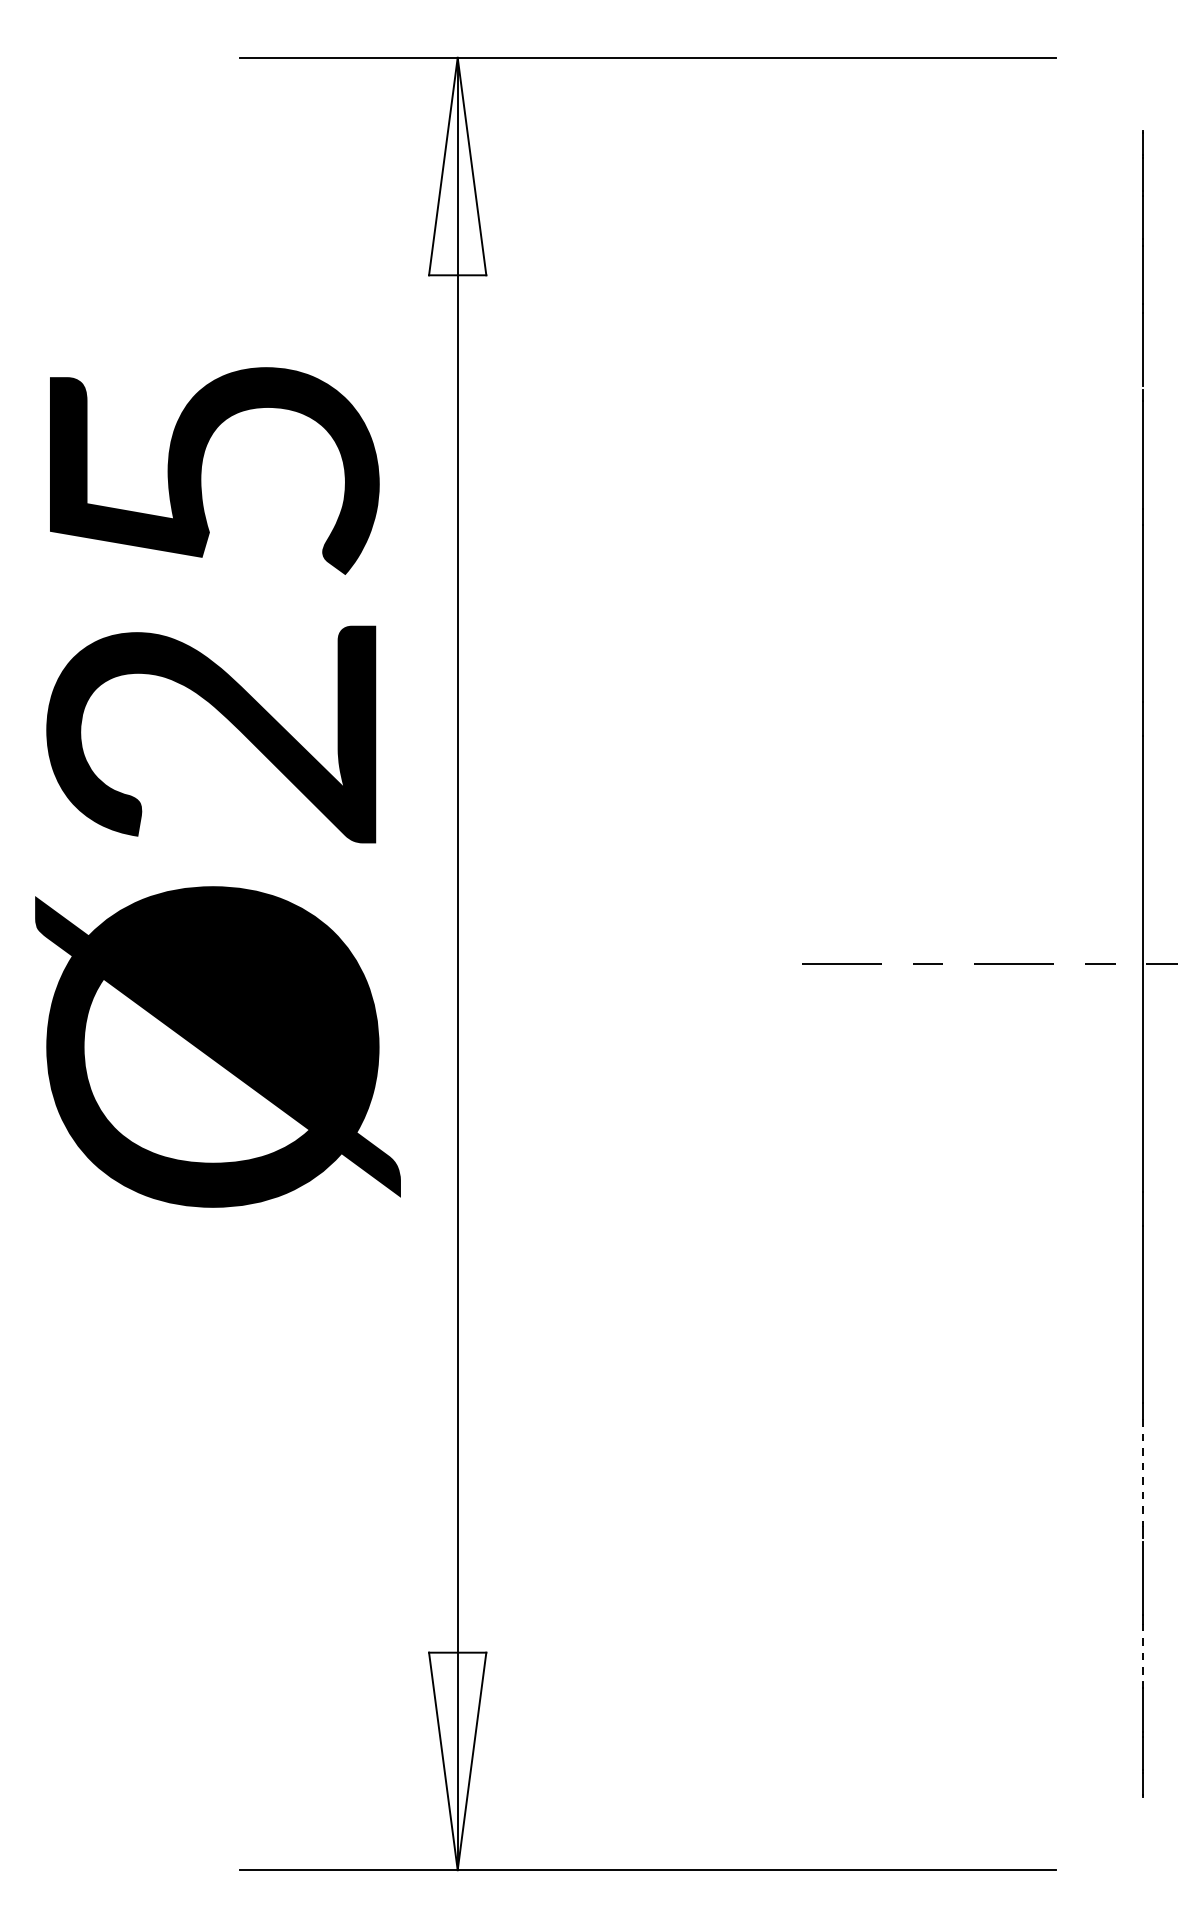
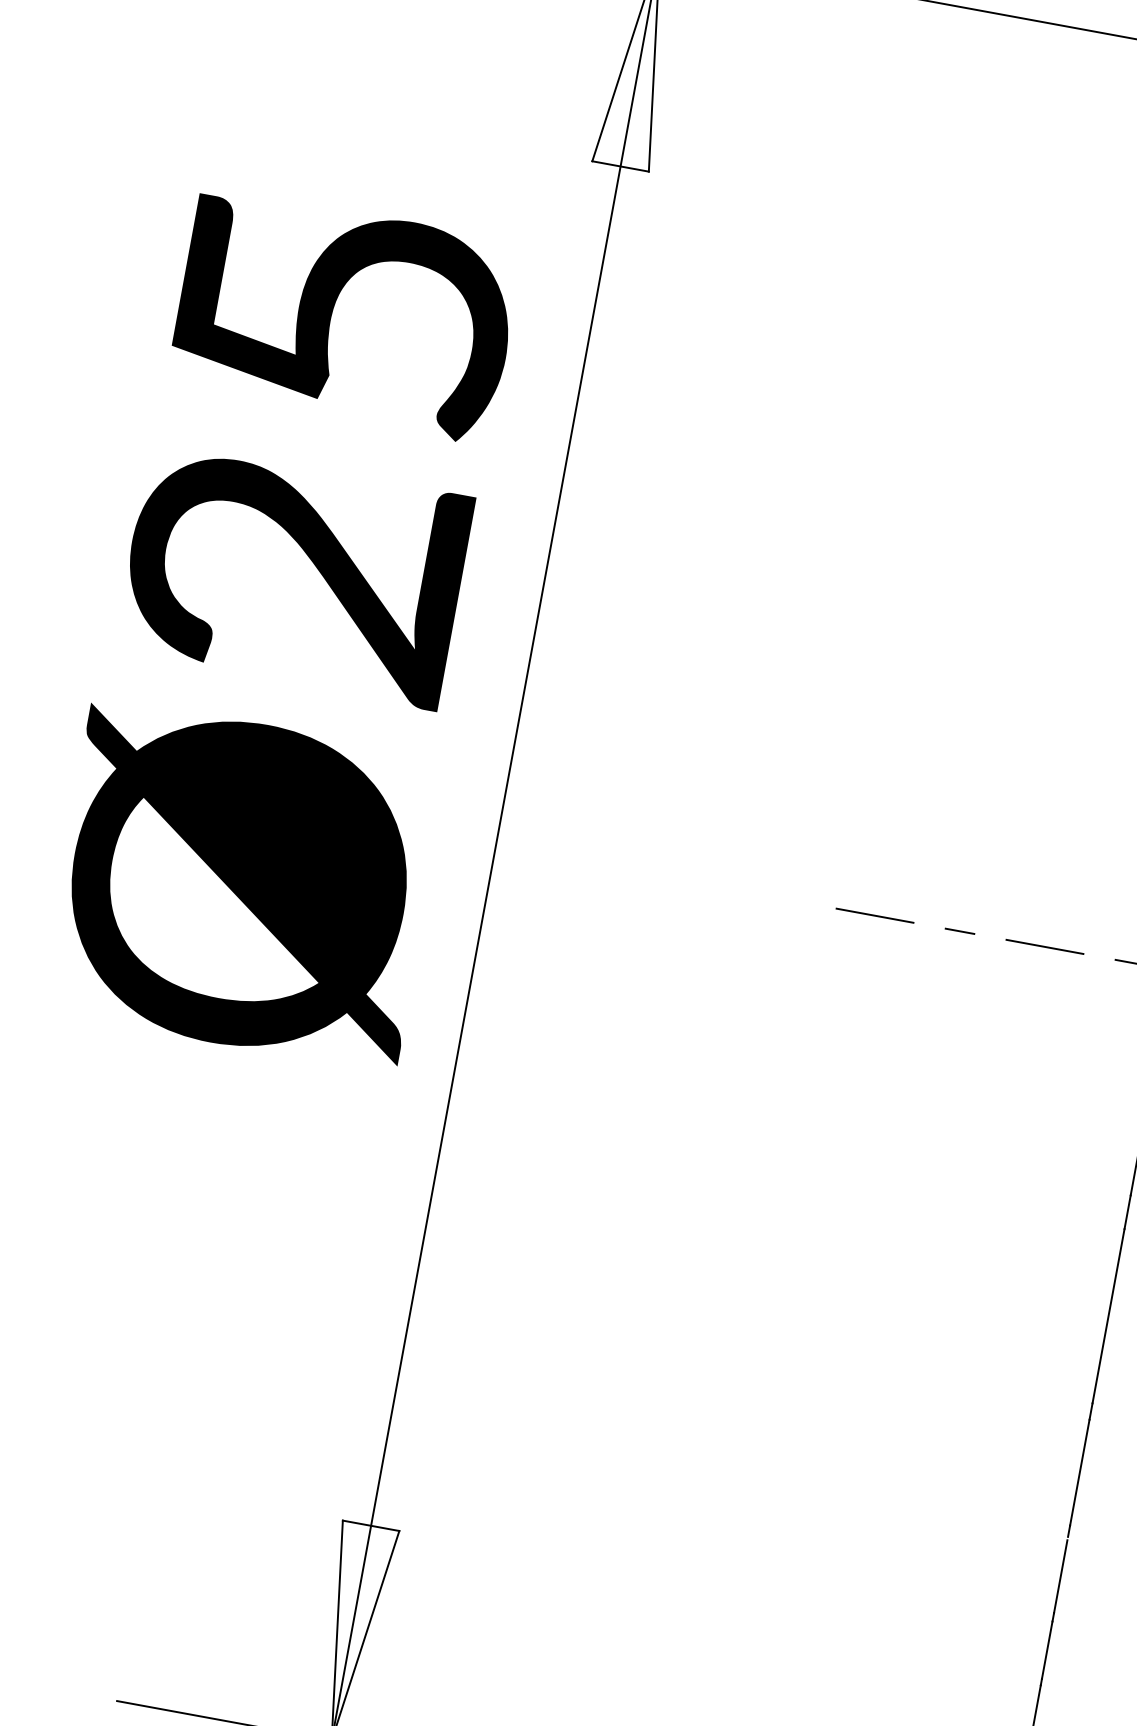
line: (1142, 1473) -> (1079, 1473), dashed -> solid
line: (1142, 1653) -> (1046, 1650), dashed -> solid

